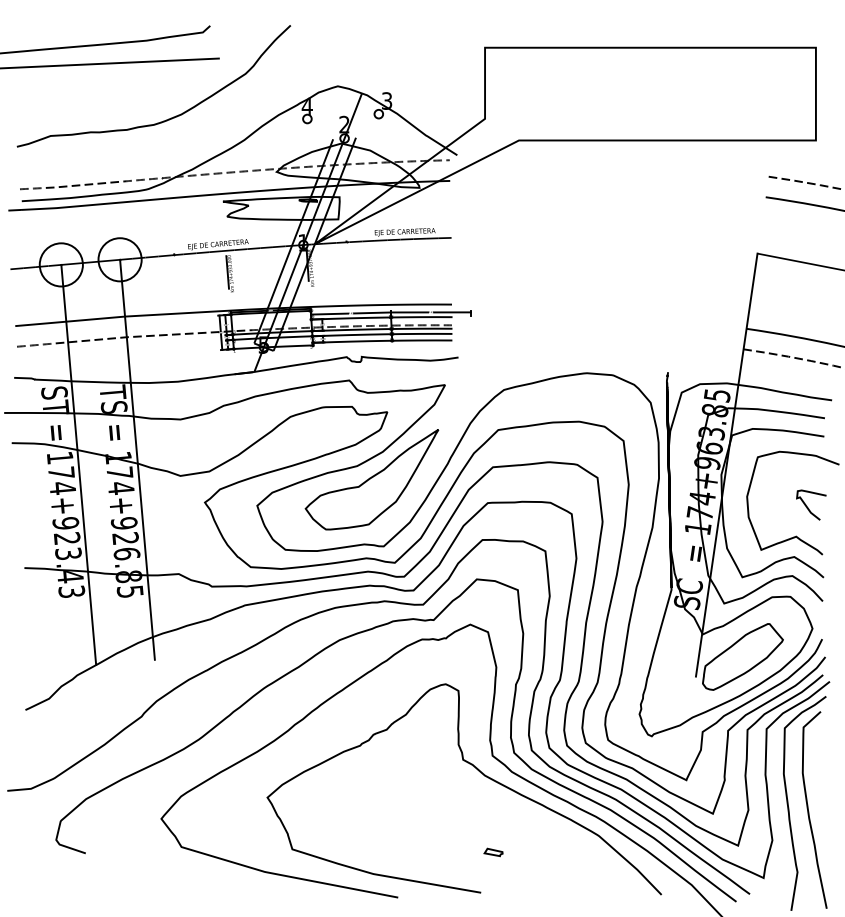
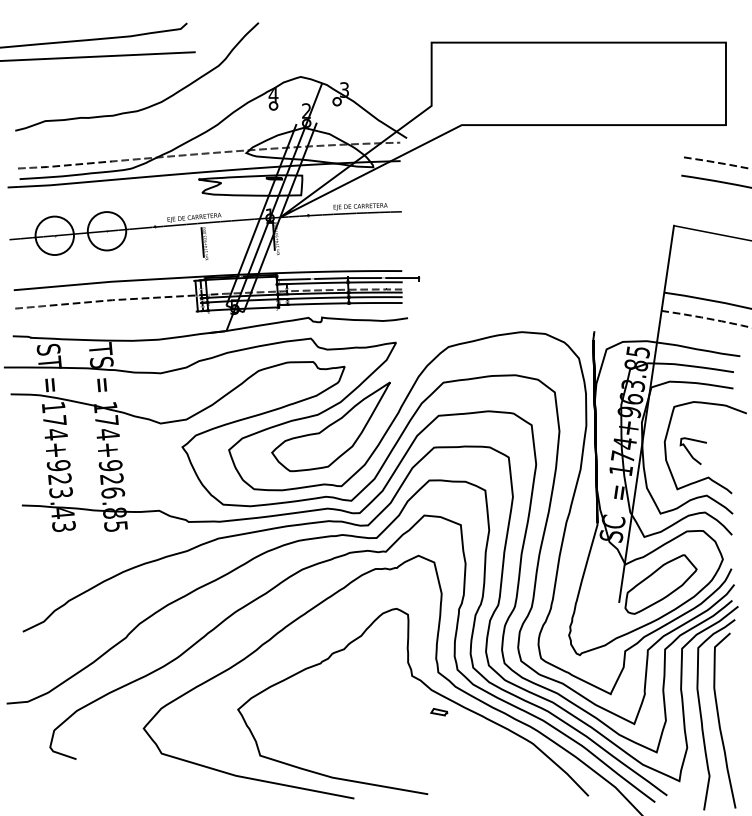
line: (137, 459) -> (122, 408), removed
line: (78, 464) -> (70, 413), removed
curve: (808, 507) -> (690, 453), moved
part: (493, 852) -> (439, 712), moved

